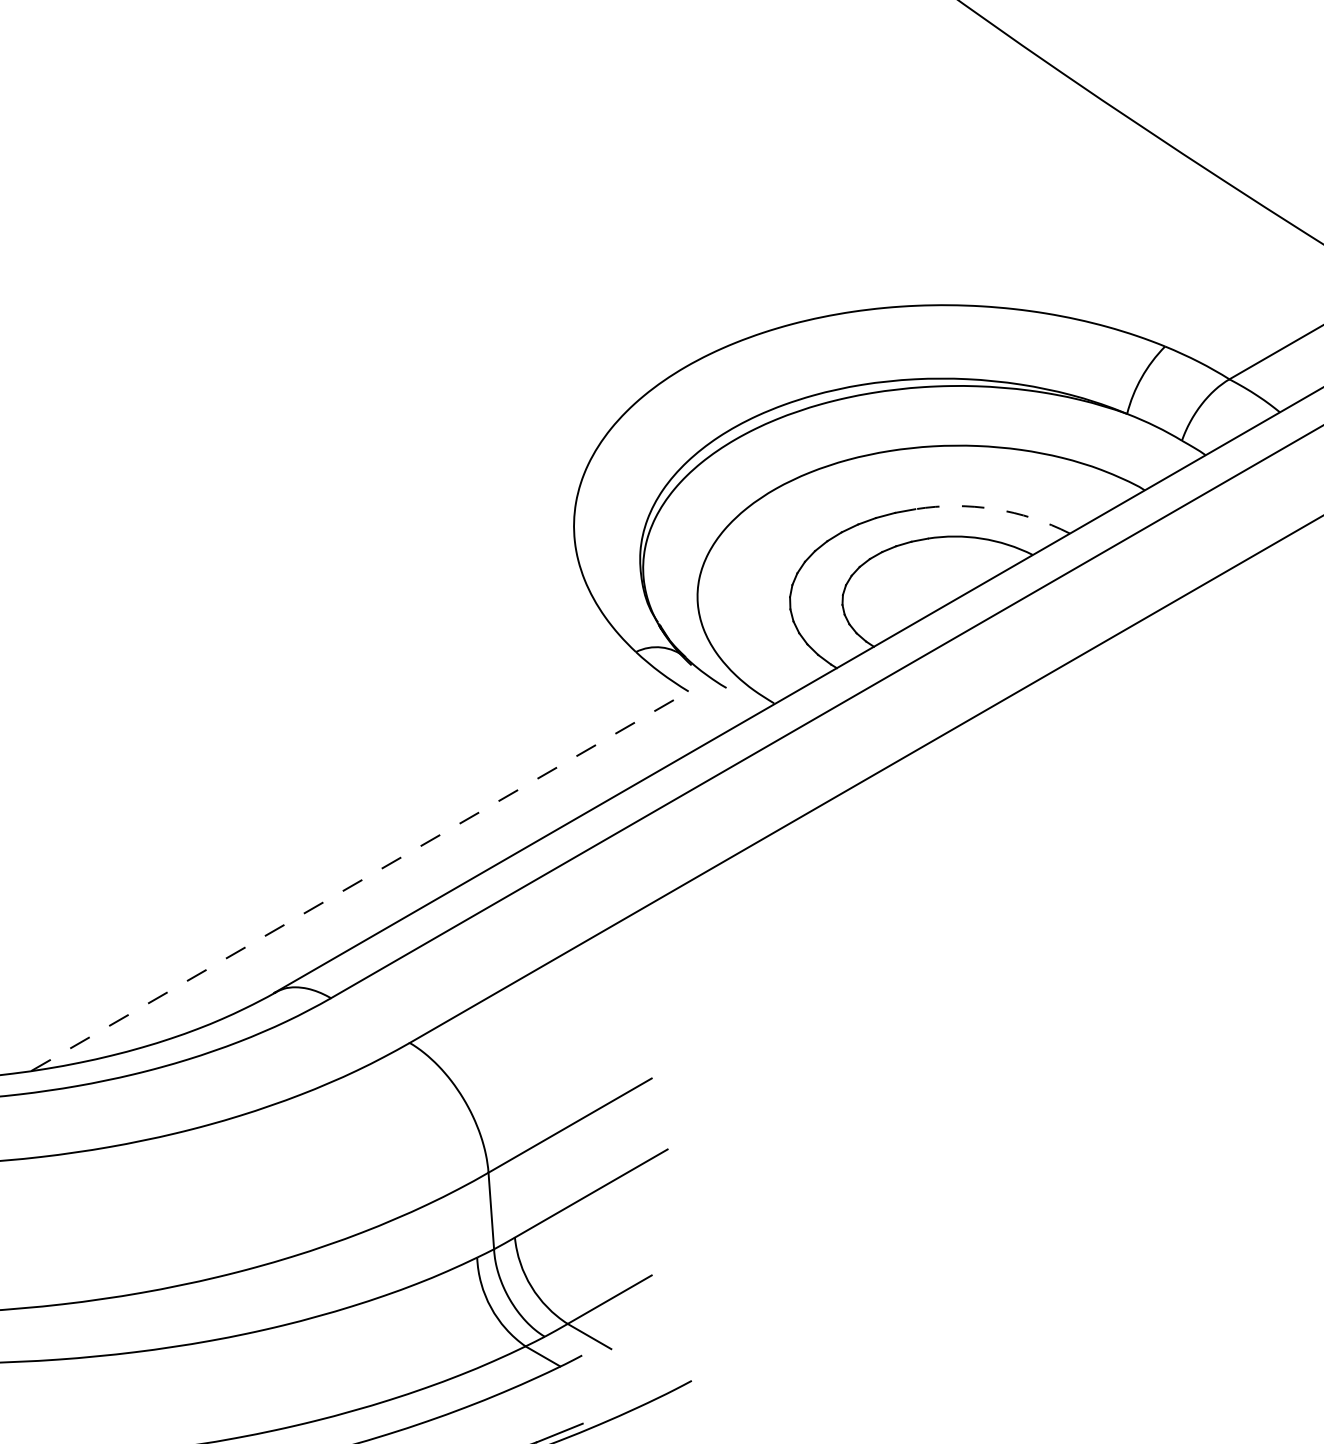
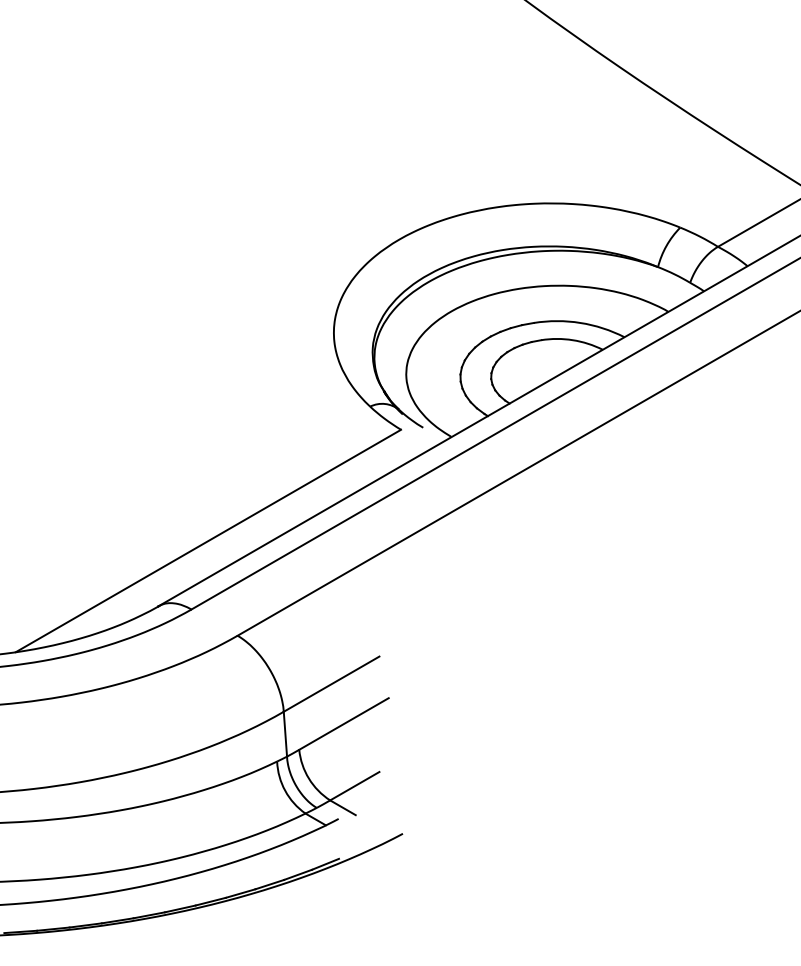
arc: (994, 508) -> (580, 322), dashed -> solid
line: (360, 880) -> (208, 540), dashed -> solid

